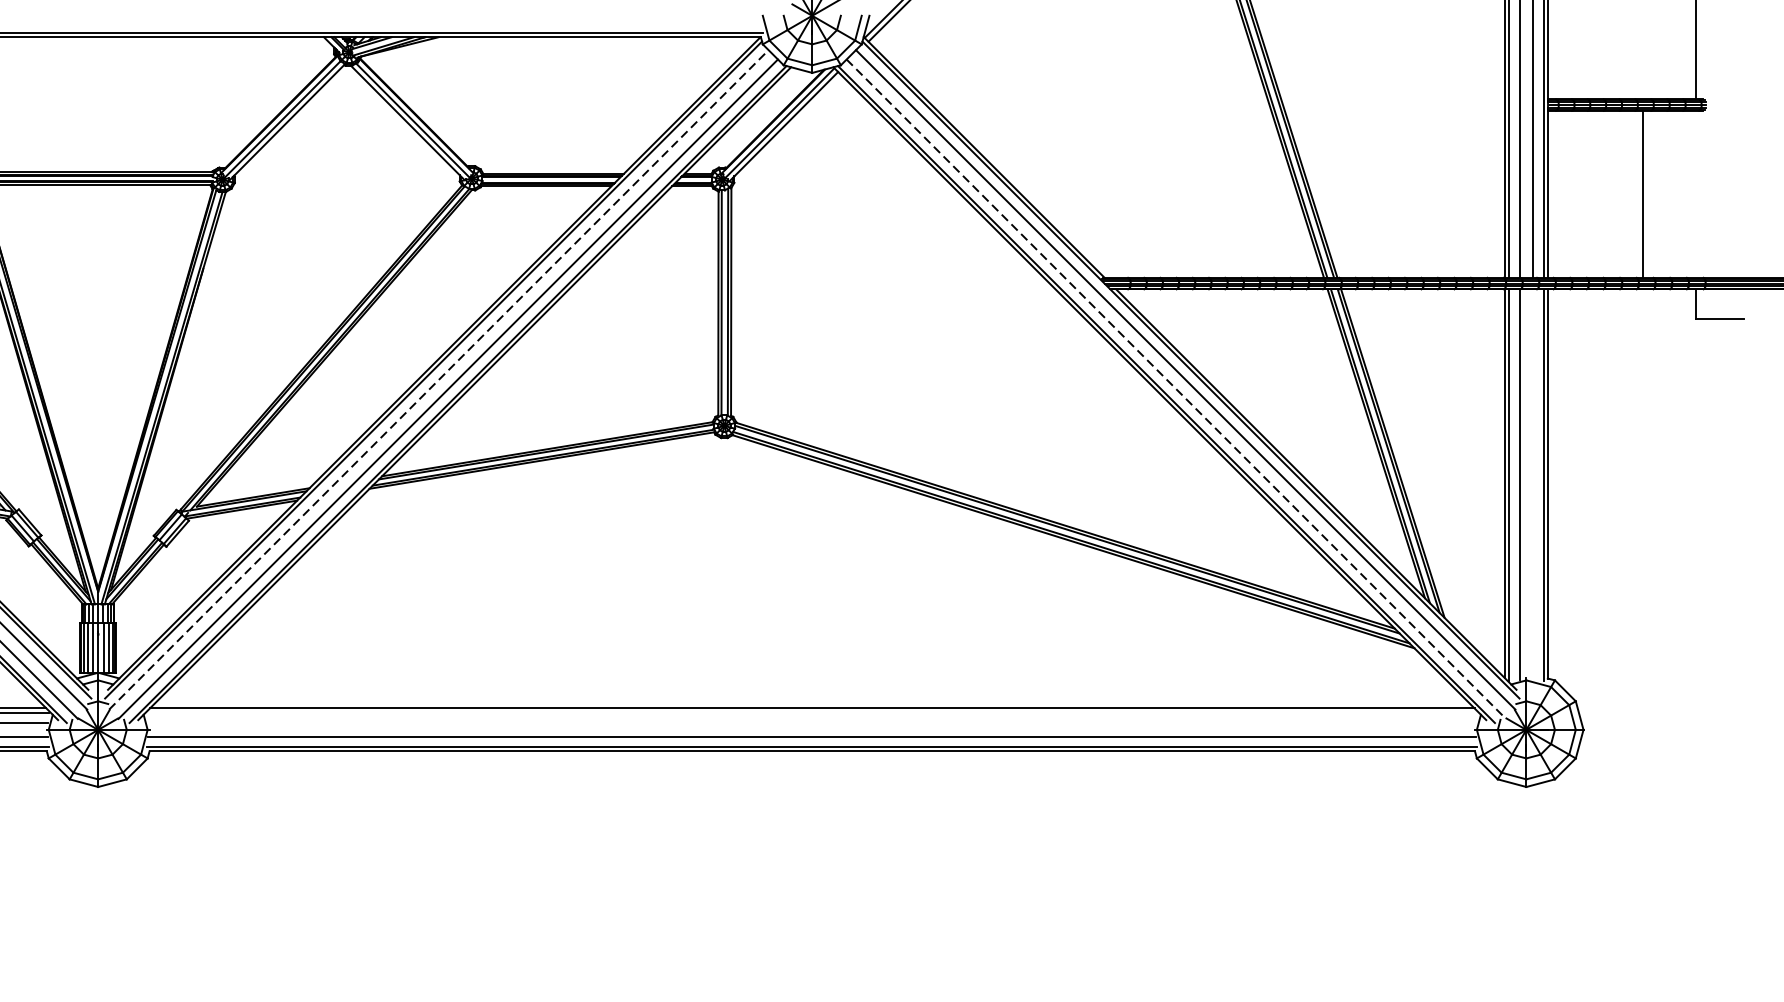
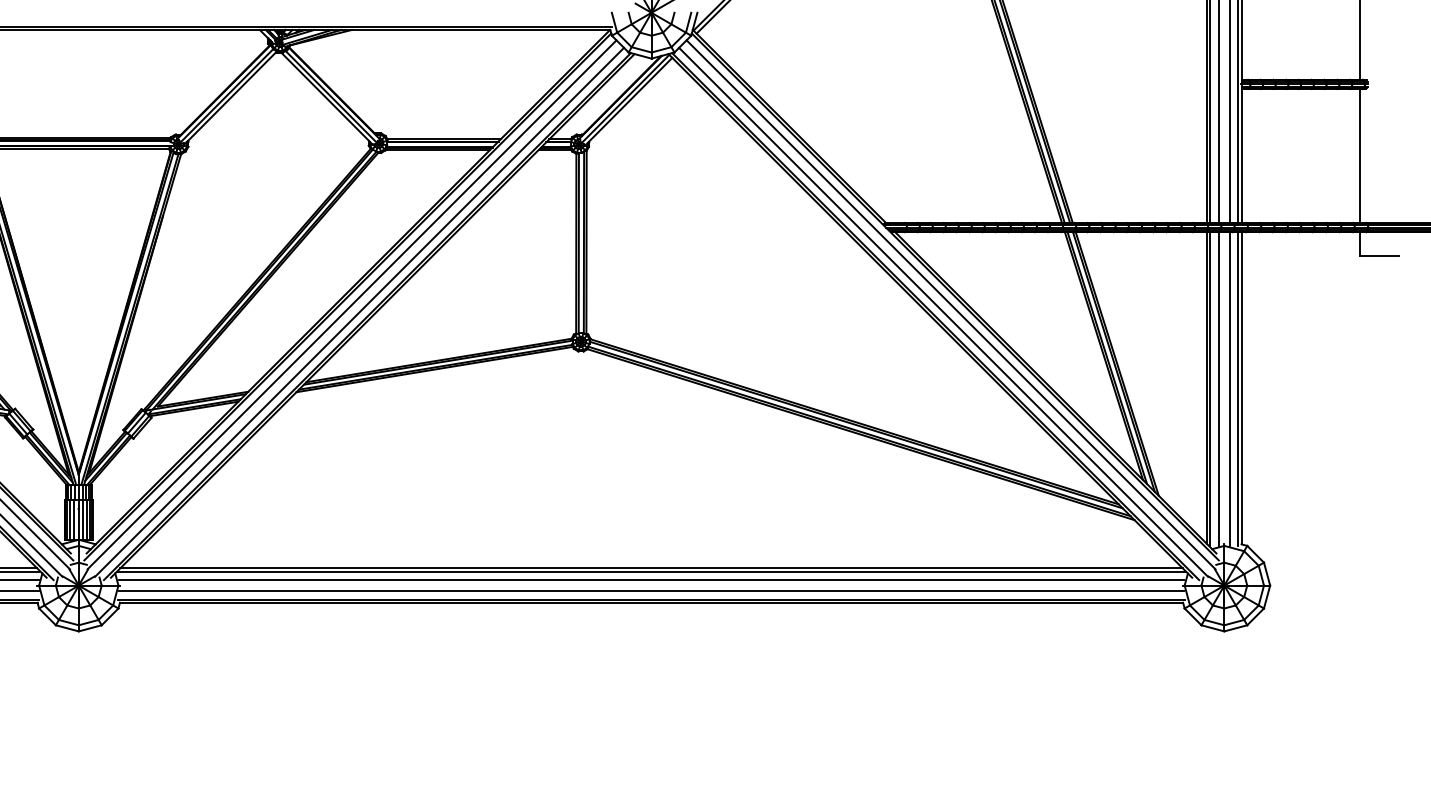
line: (1643, 193) -> (1360, 155), moved
line: (439, 379) -> (352, 304), dashed -> solid
line: (1176, 389) -> (943, 312), dashed -> solid
line: (1532, 484) -> (1229, 388), added
line: (812, 712) -> (651, 571), added
line: (812, 723) -> (651, 580), added

